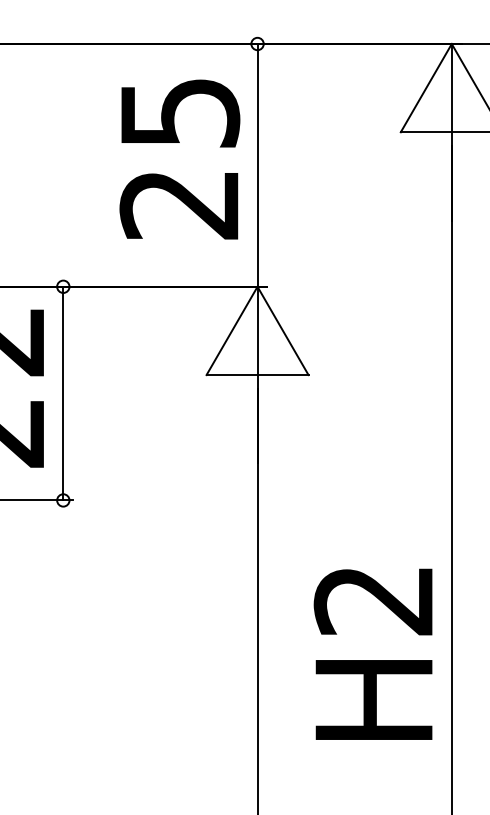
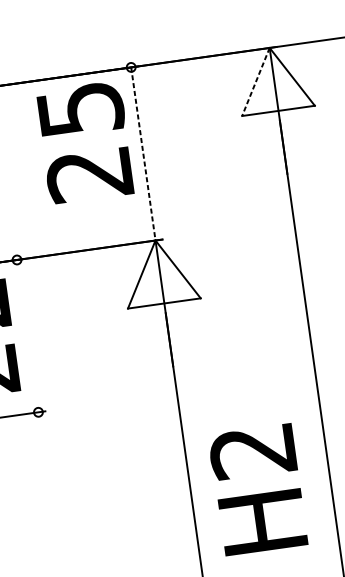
line: (426, 88) -> (256, 82), solid -> dashed
text: (179, 159) -> (85, 142), moved
line: (257, 165) -> (143, 154), solid -> dashed
line: (63, 393) -> (27, 336), removed
text: (372, 653) -> (257, 489), moved

